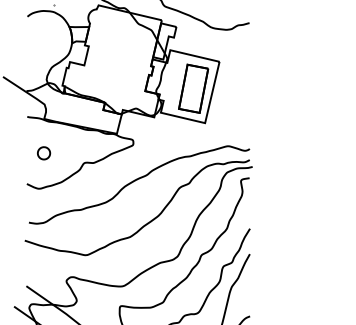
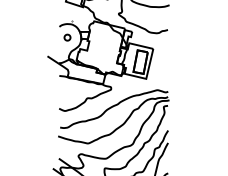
part: (43, 152) -> (67, 37), moved

